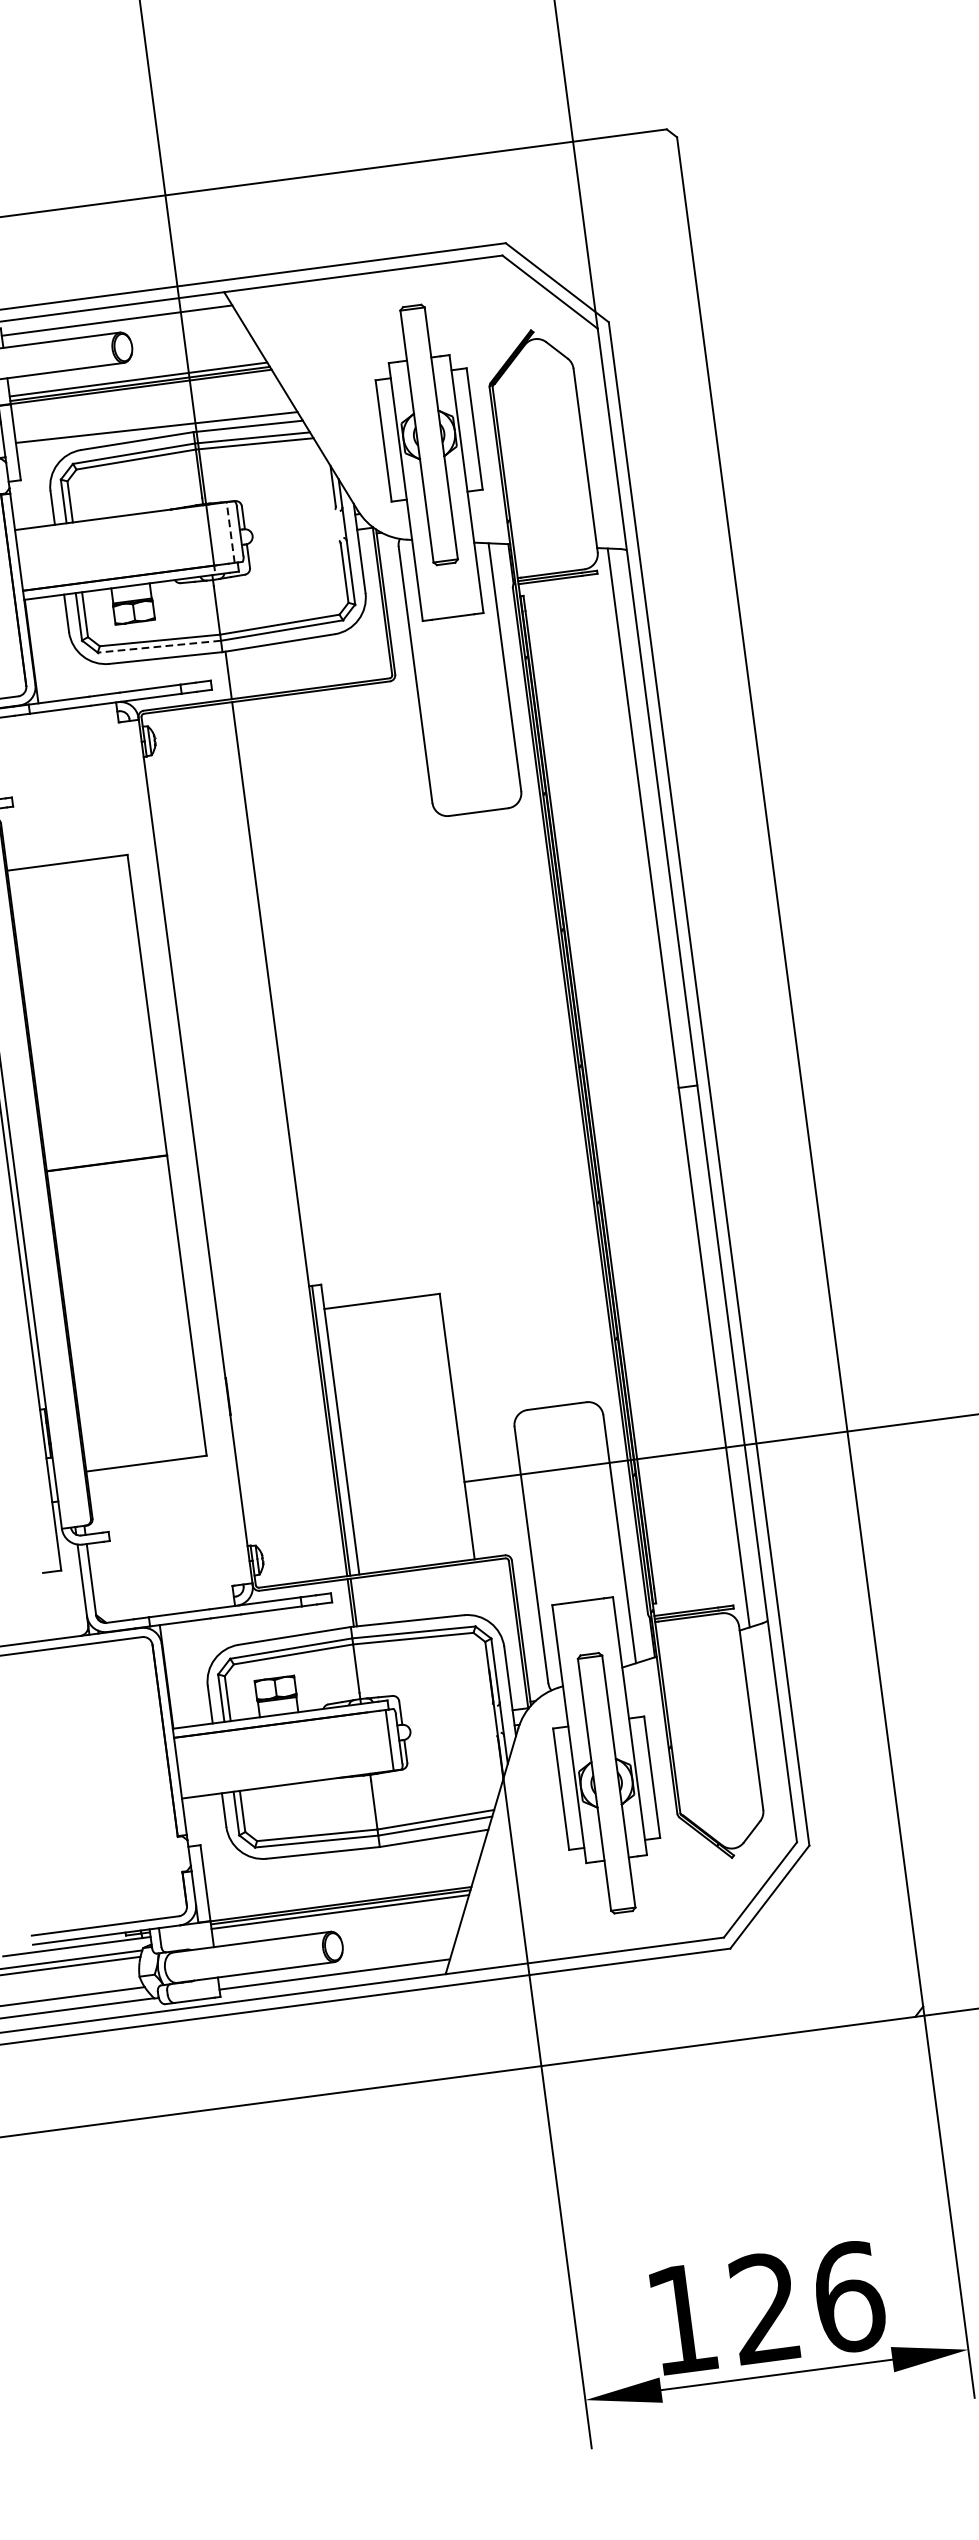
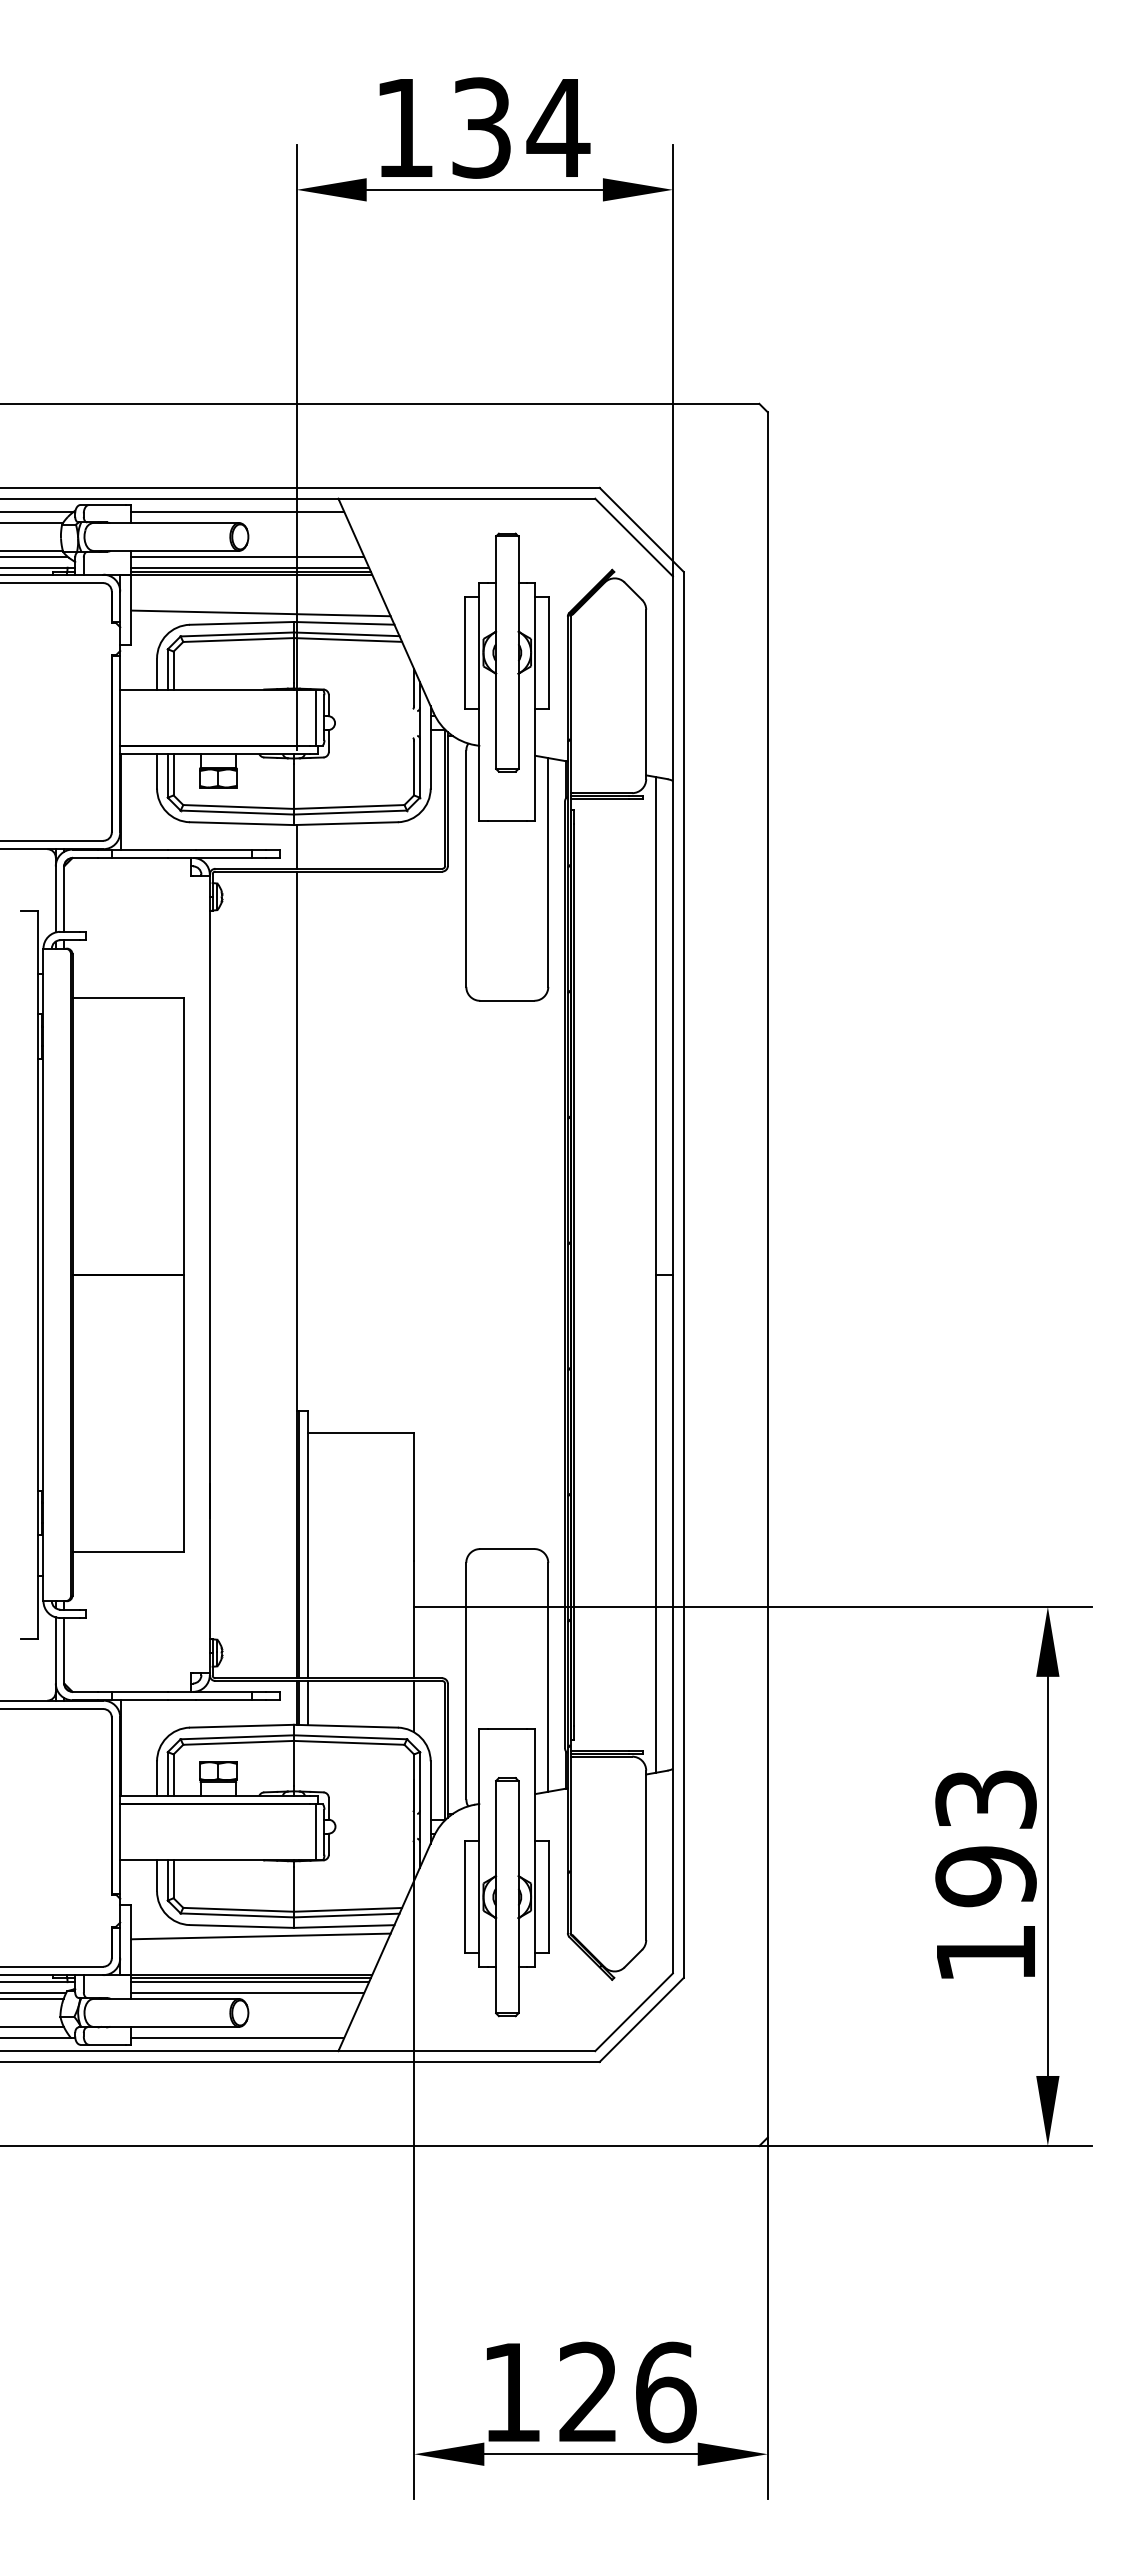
line: (133, 367) -> (247, 556), added
line: (230, 532) -> (315, 717), dashed -> solid
line: (159, 646) -> (237, 812), dashed -> solid
line: (478, 1589) -> (414, 1706), added
line: (362, 1601) -> (307, 1703), added
line: (344, 1861) -> (260, 1936), added
line: (338, 1924) -> (247, 1993), added

